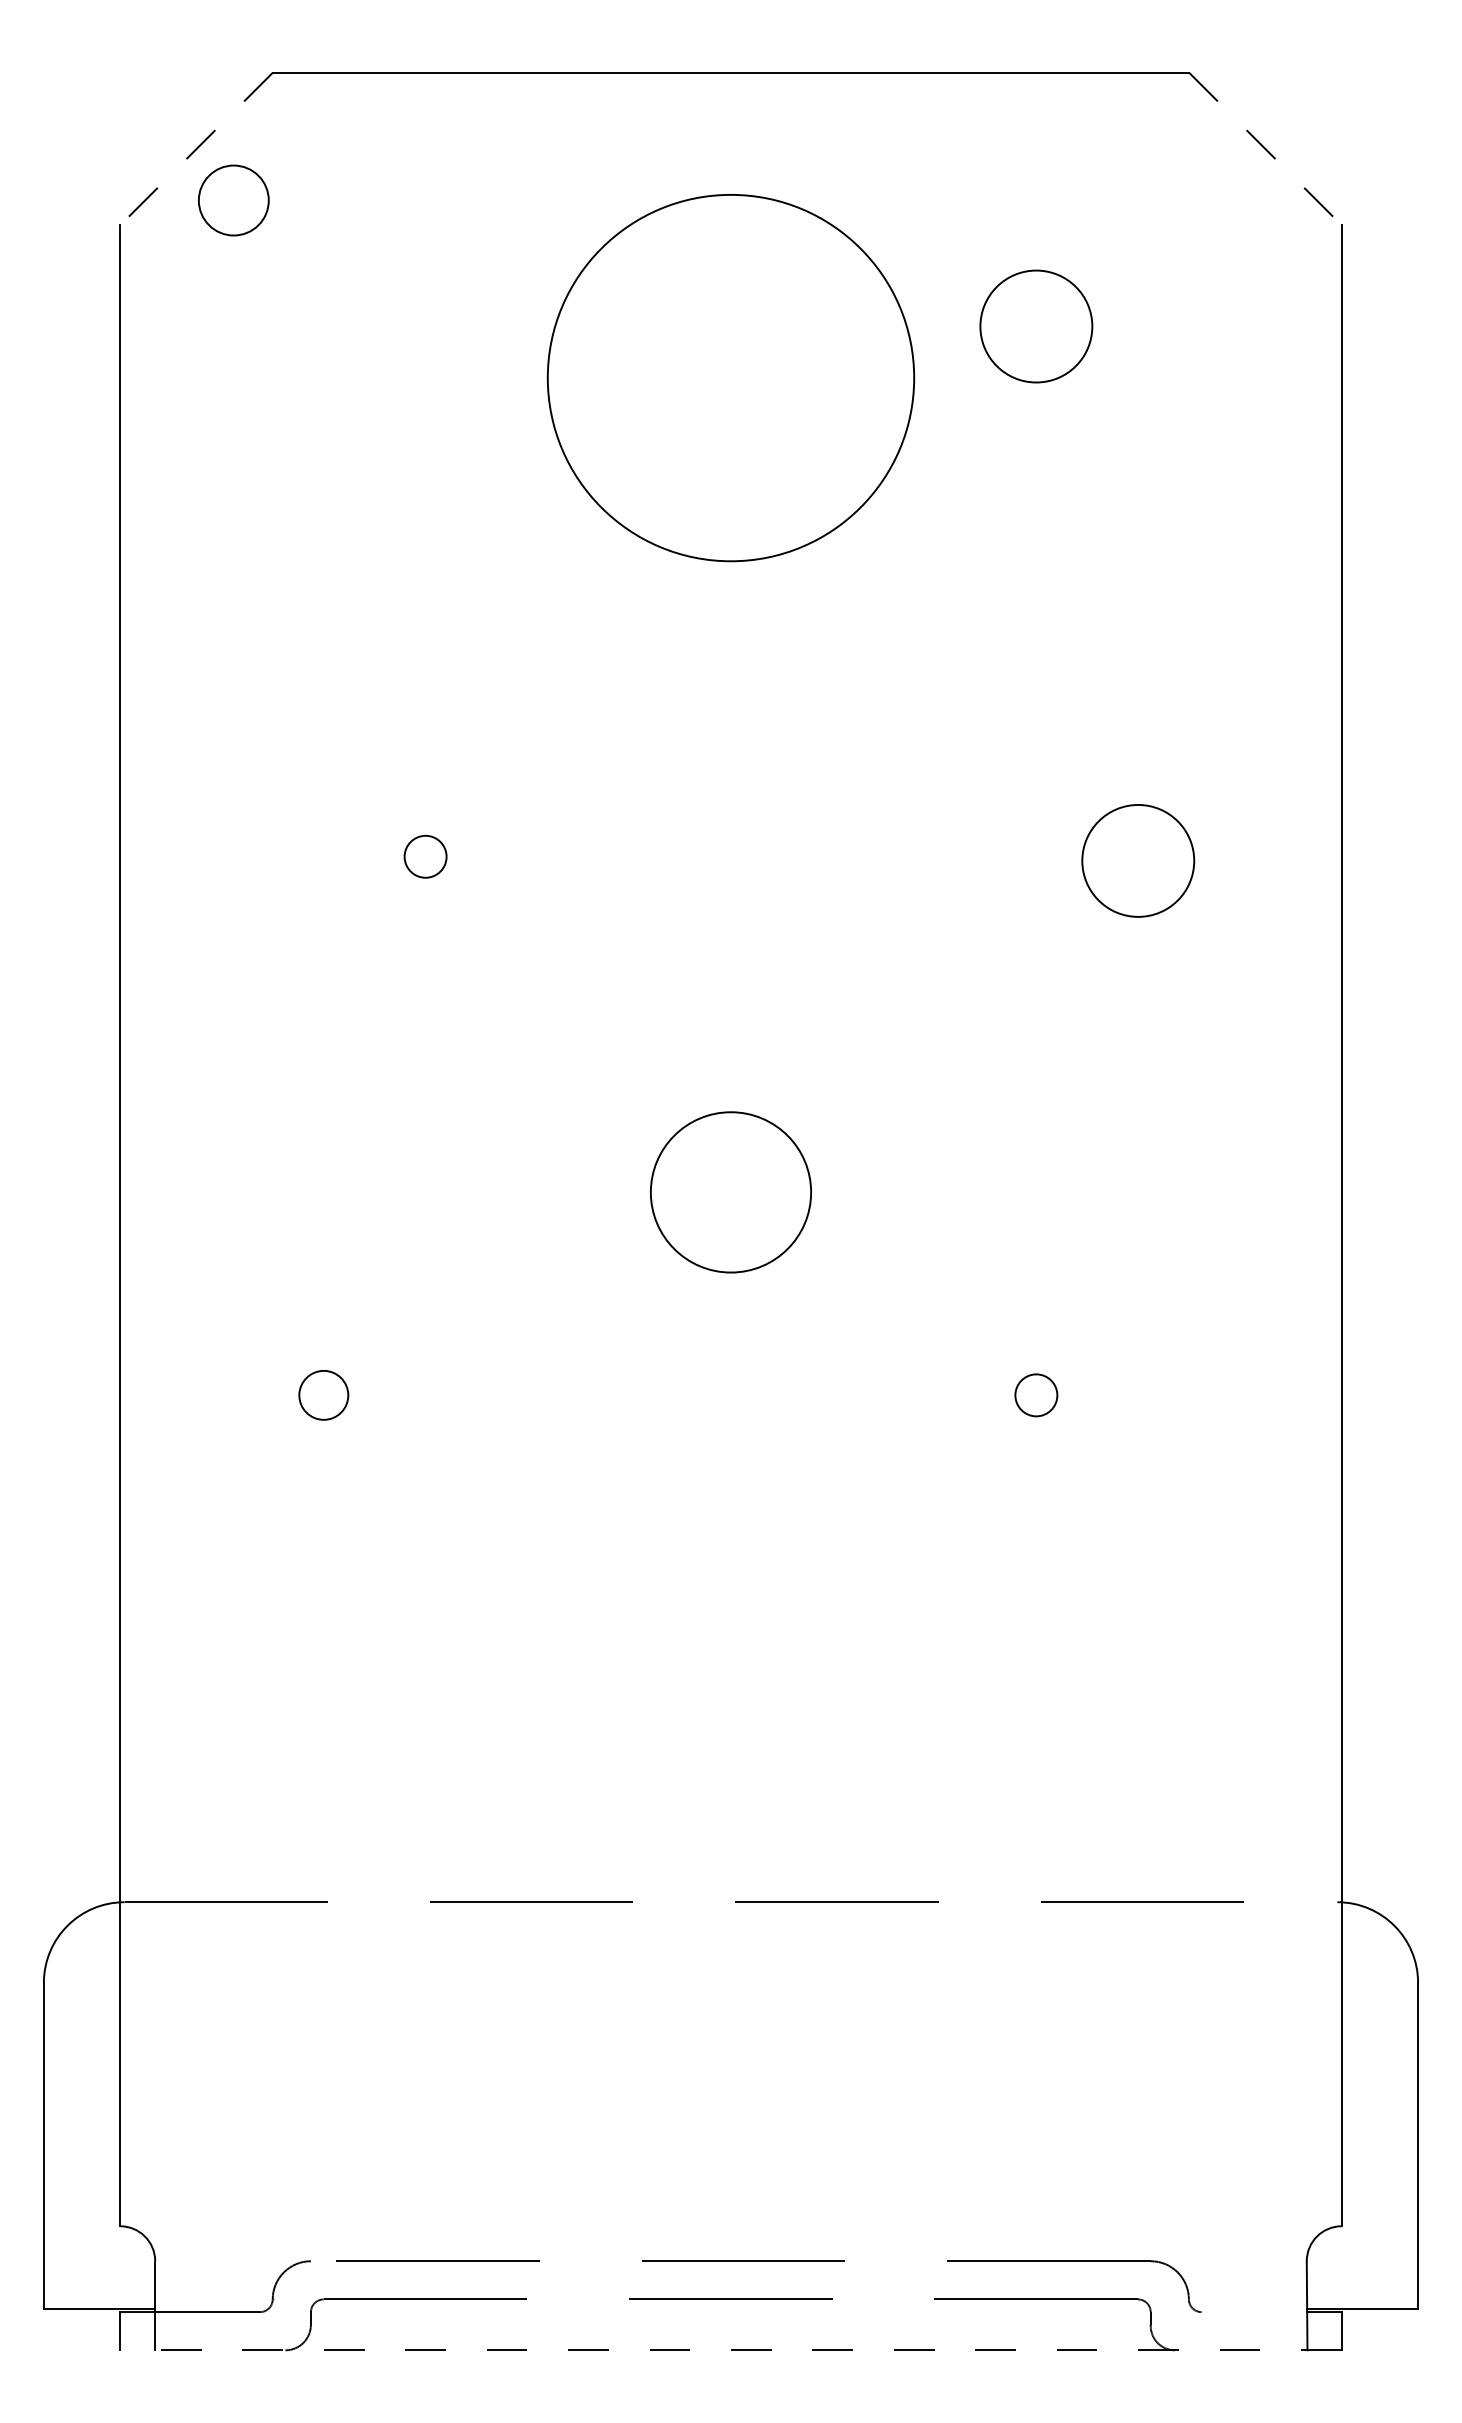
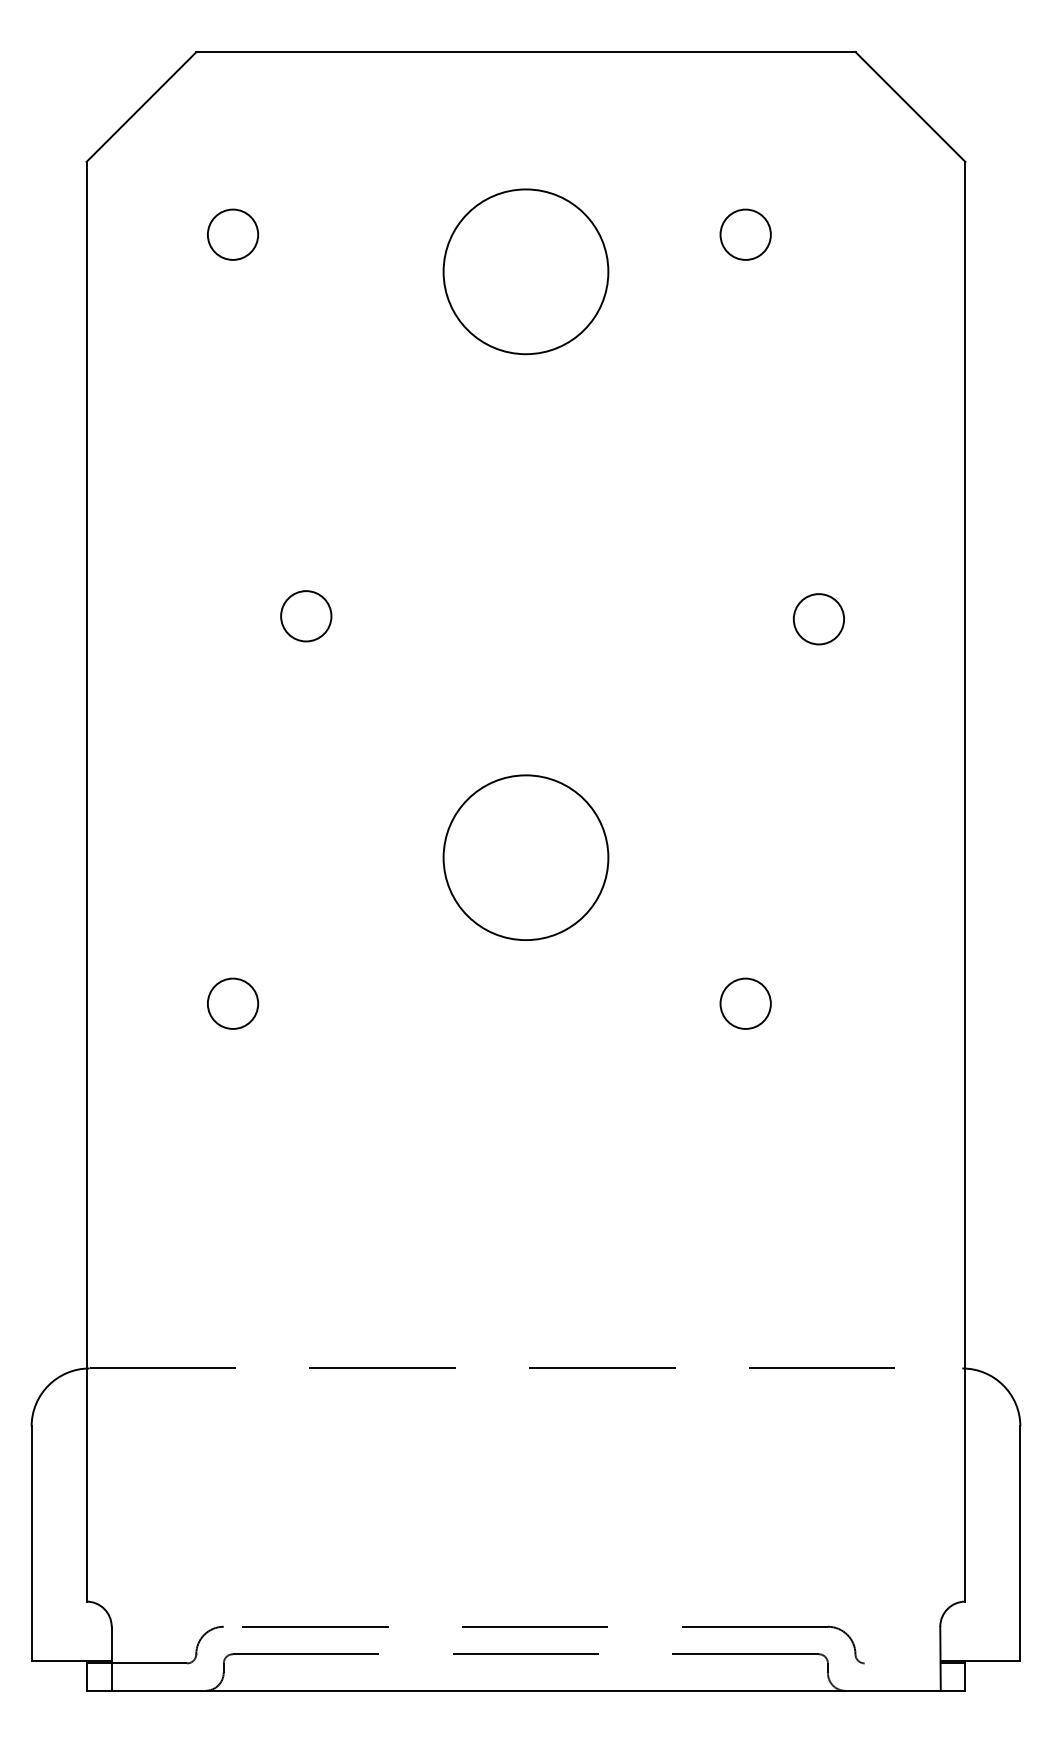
line: (196, 149) -> (141, 107), dashed -> solid
line: (1265, 149) -> (910, 107), dashed -> solid
circle: (233, 200) -> (232, 234), moved
circle: (1036, 326) -> (745, 234), size x0.62
circle: (730, 377) -> (525, 271), size x0.62
circle: (425, 856) -> (306, 616), size x1.67
circle: (1137, 860) -> (818, 618), size x0.62
circle: (730, 1191) -> (525, 857), size x1.43
circle: (323, 1395) -> (232, 1003), size x1.43
circle: (1036, 1395) -> (745, 1003), size x1.67
line: (731, 2350) -> (526, 1691), dashed -> solid

